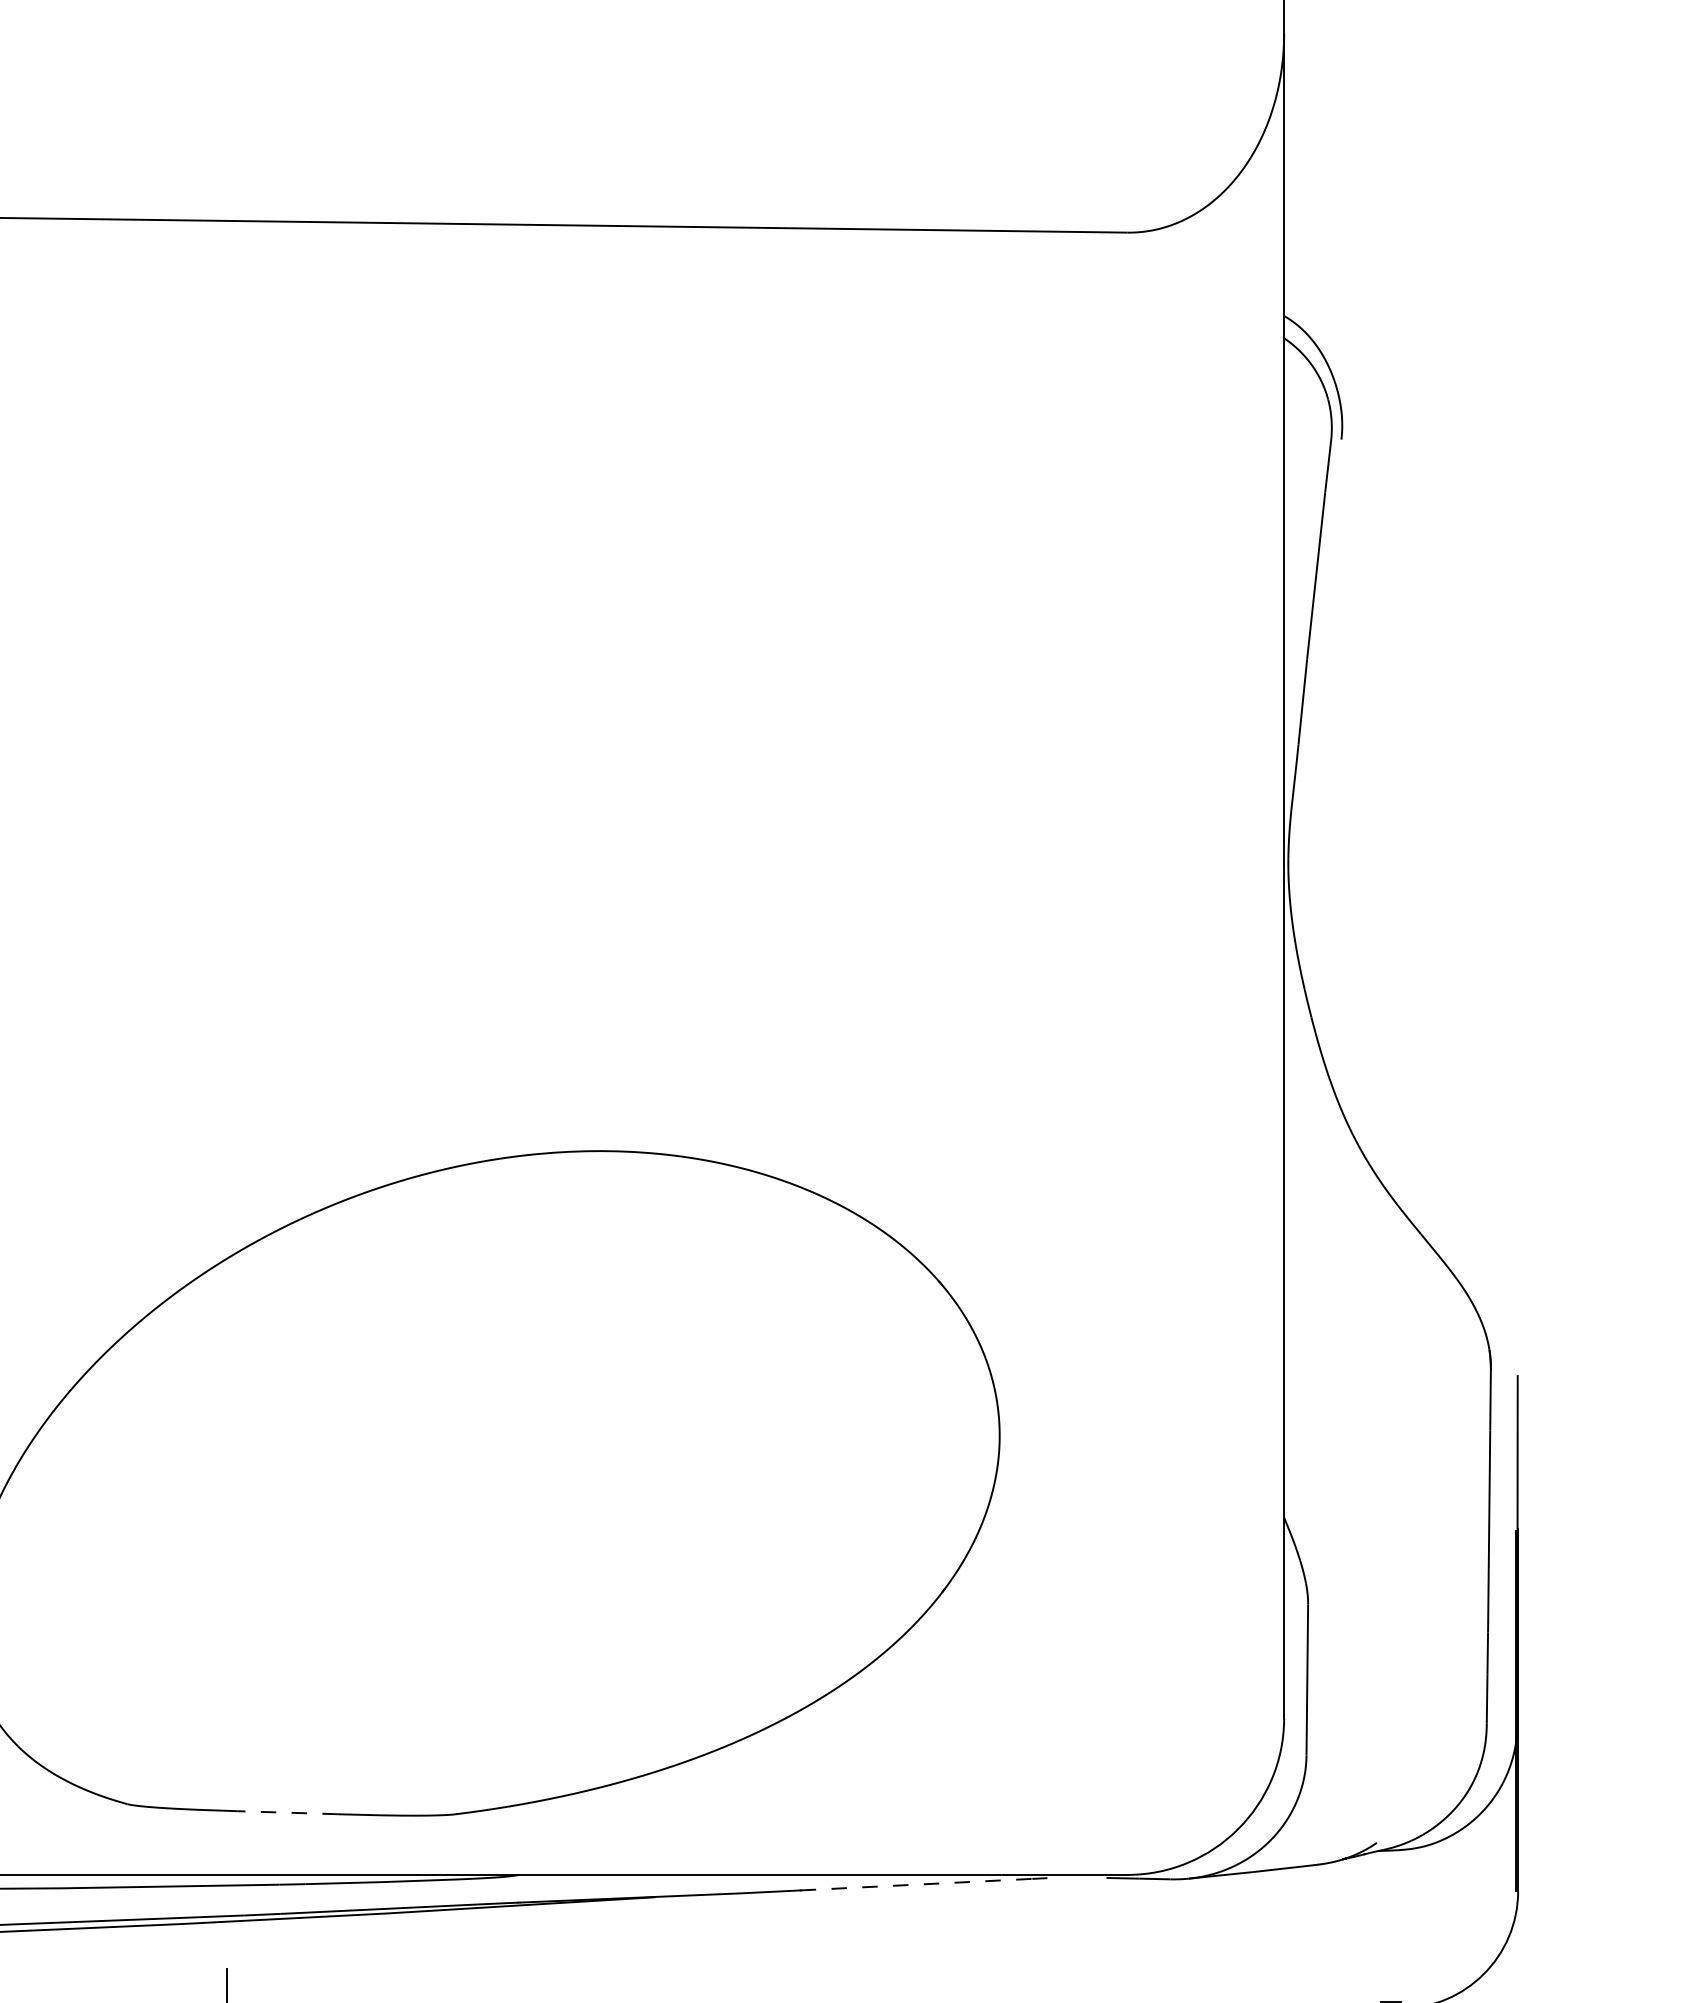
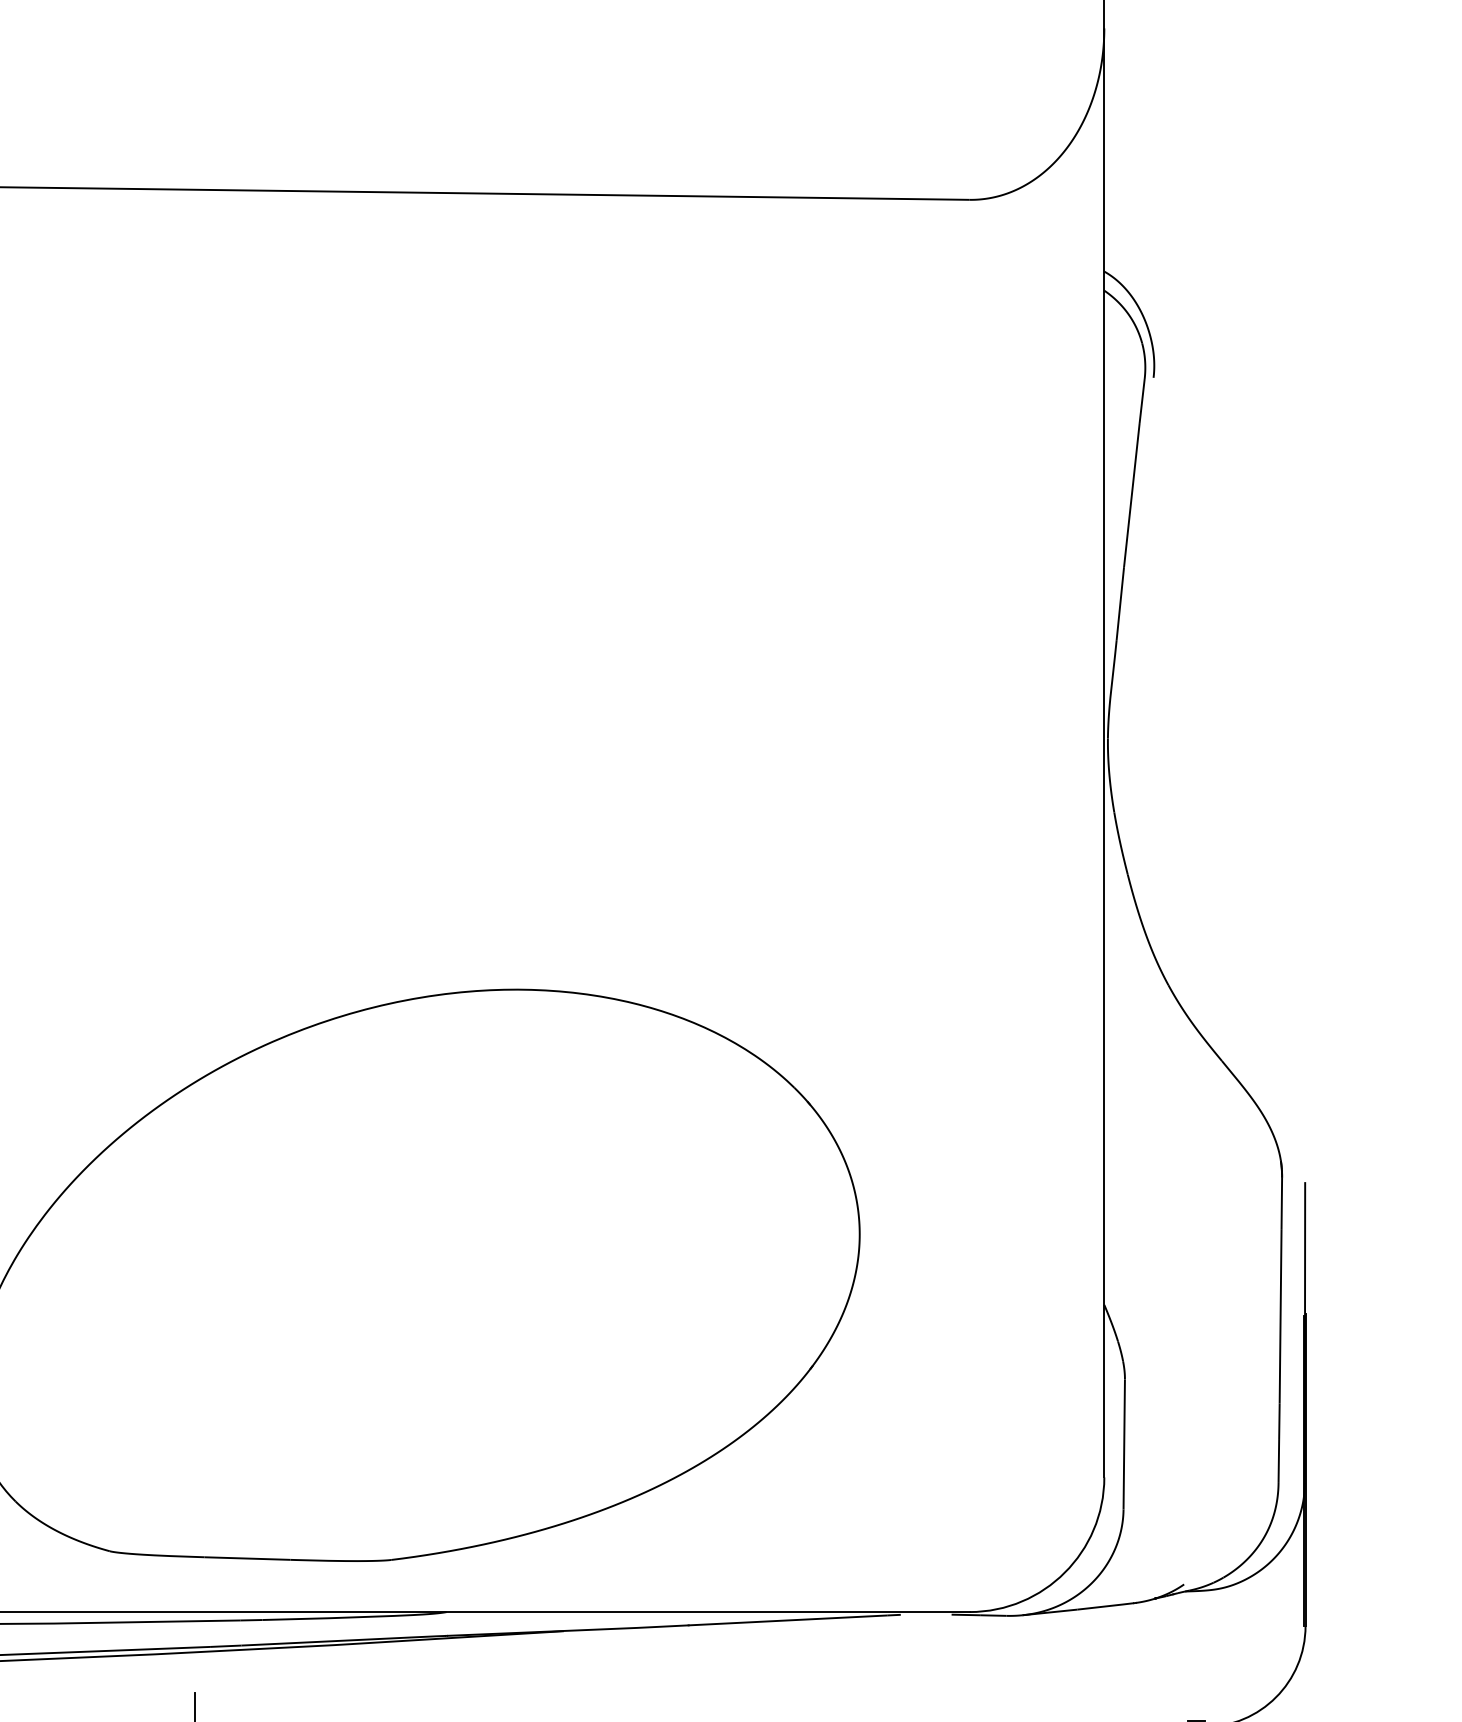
line: (287, 1812) -> (247, 1558), dashed -> solid
line: (916, 1884) -> (788, 1620), dashed -> solid

